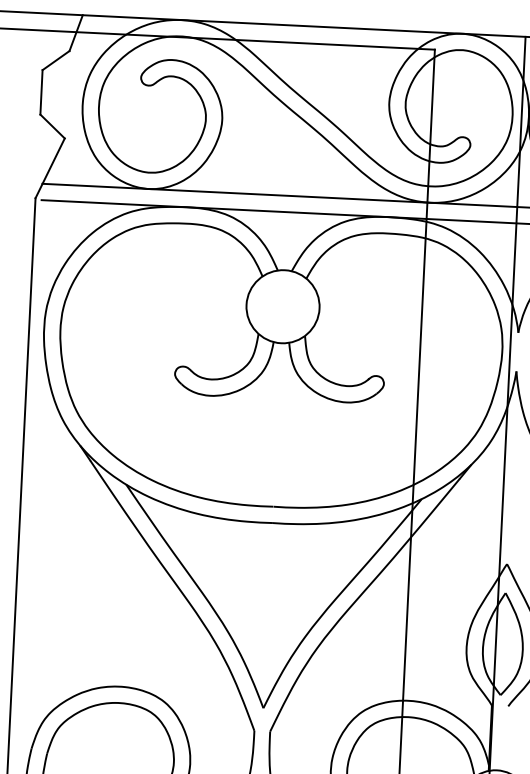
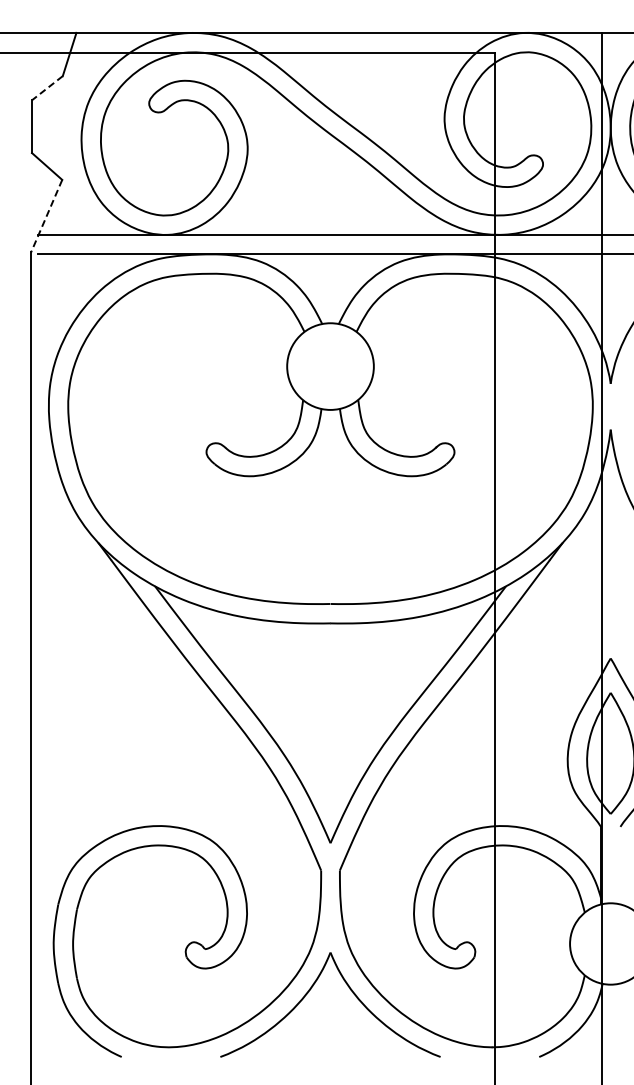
line: (56, 60) -> (47, 88), solid -> dashed
line: (49, 168) -> (46, 216), solid -> dashed

